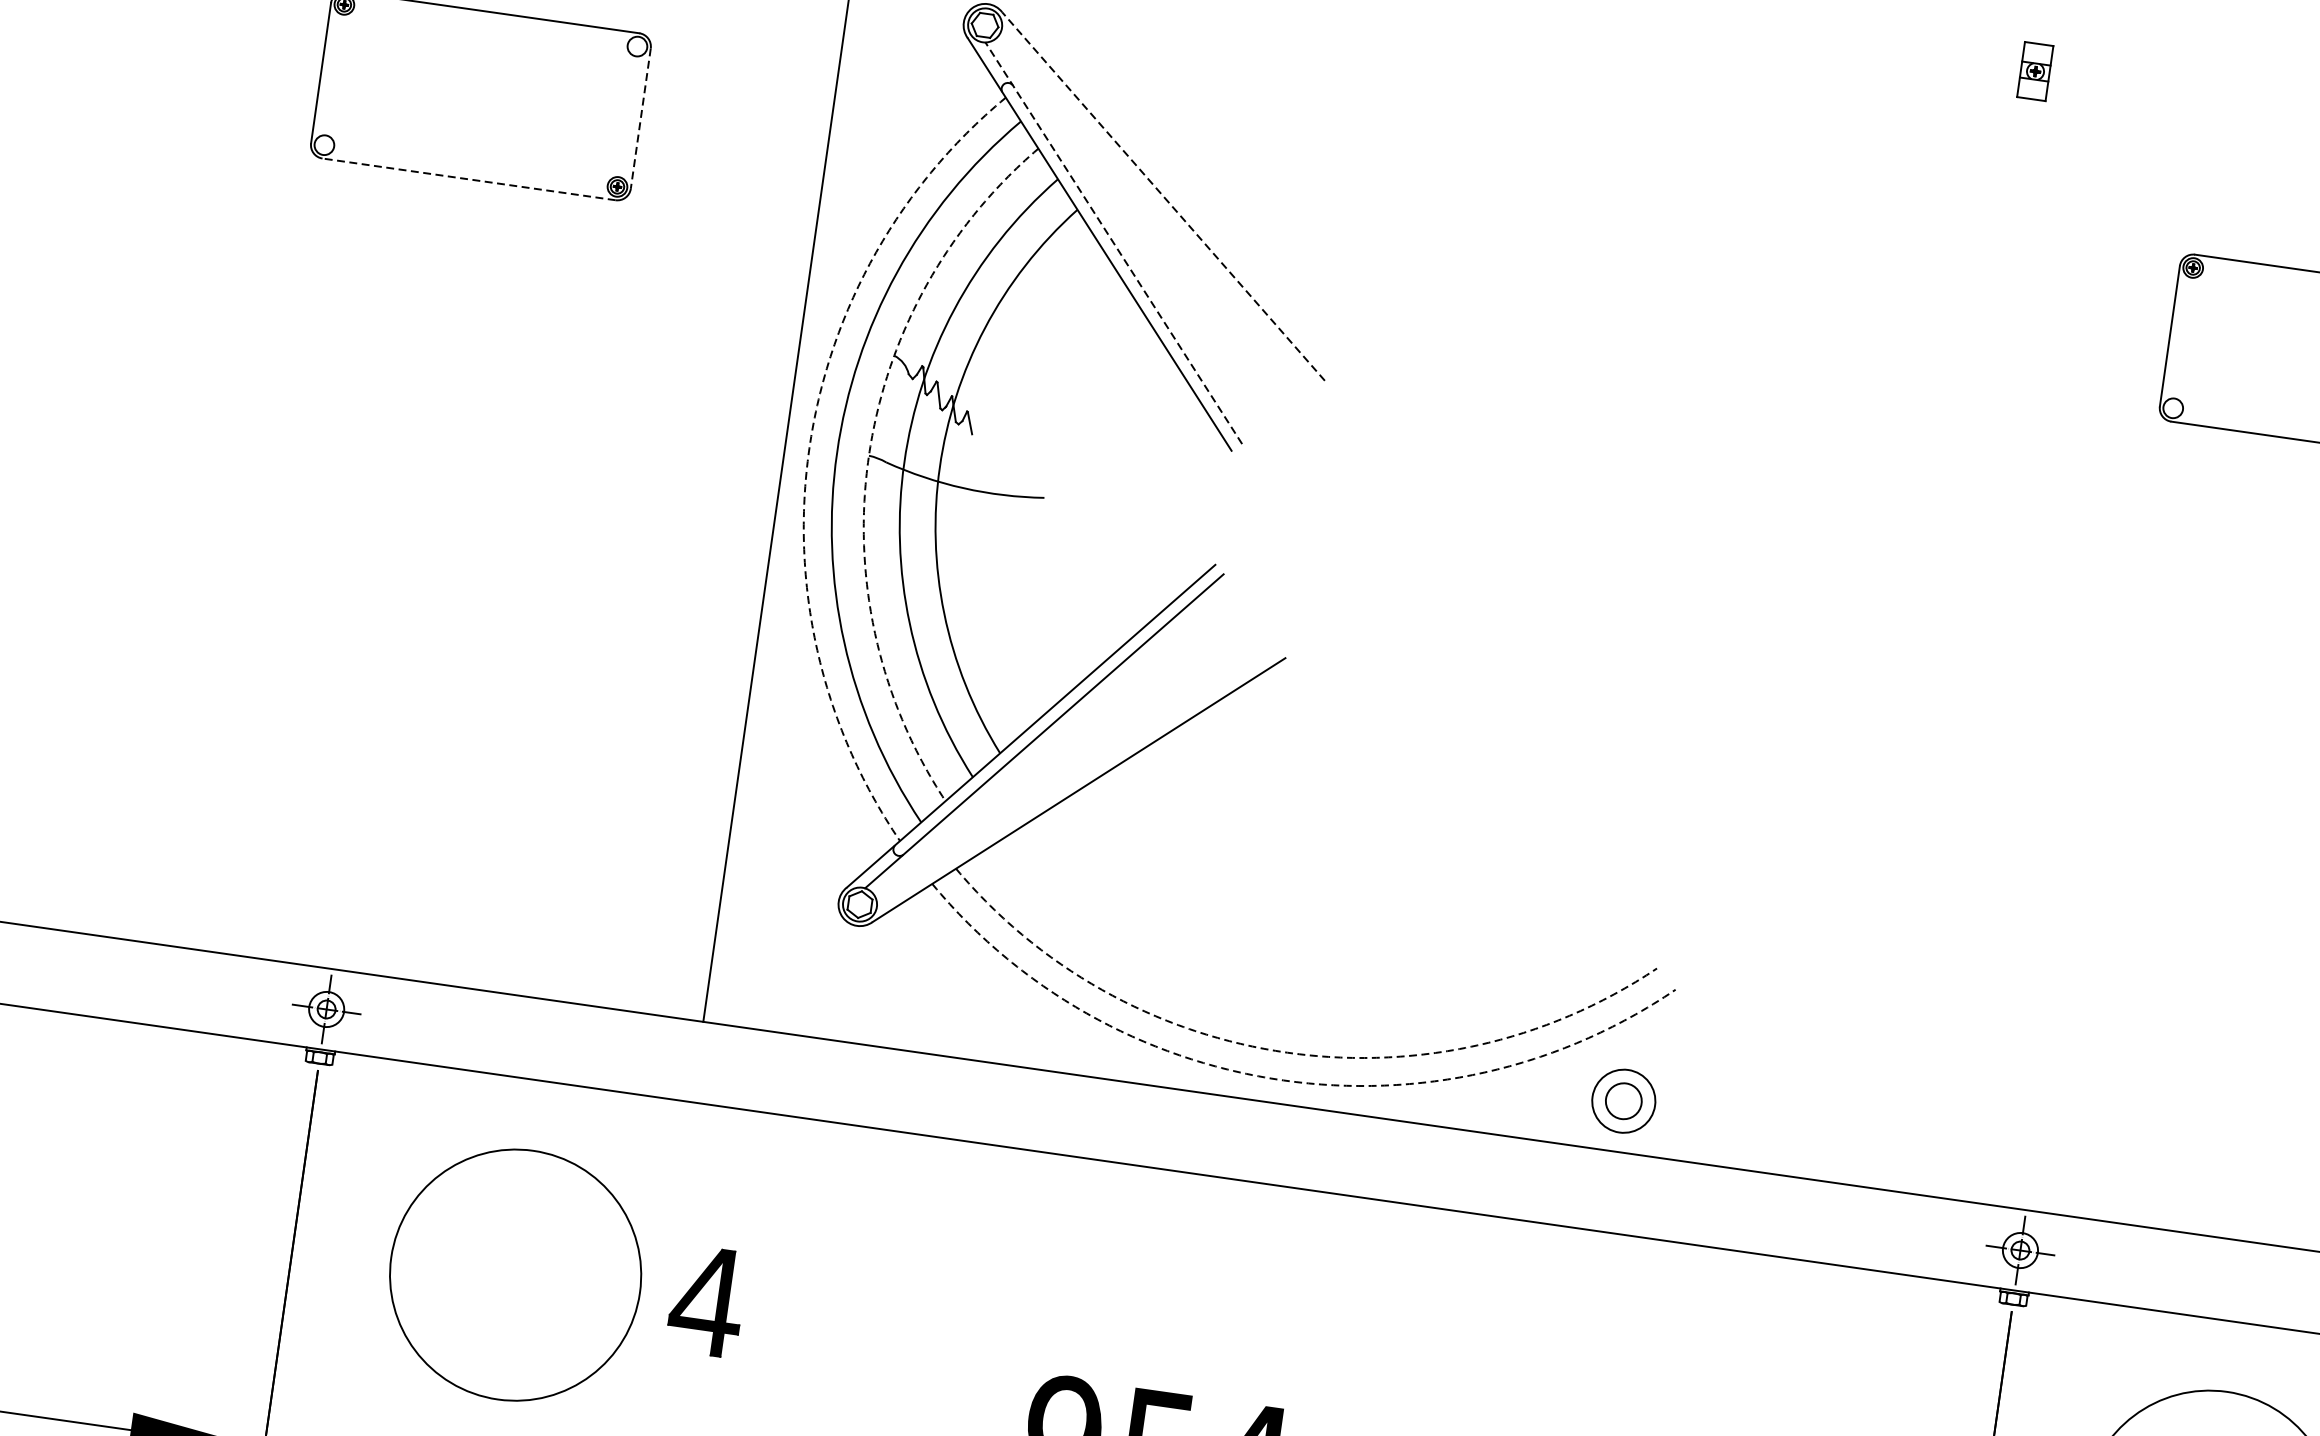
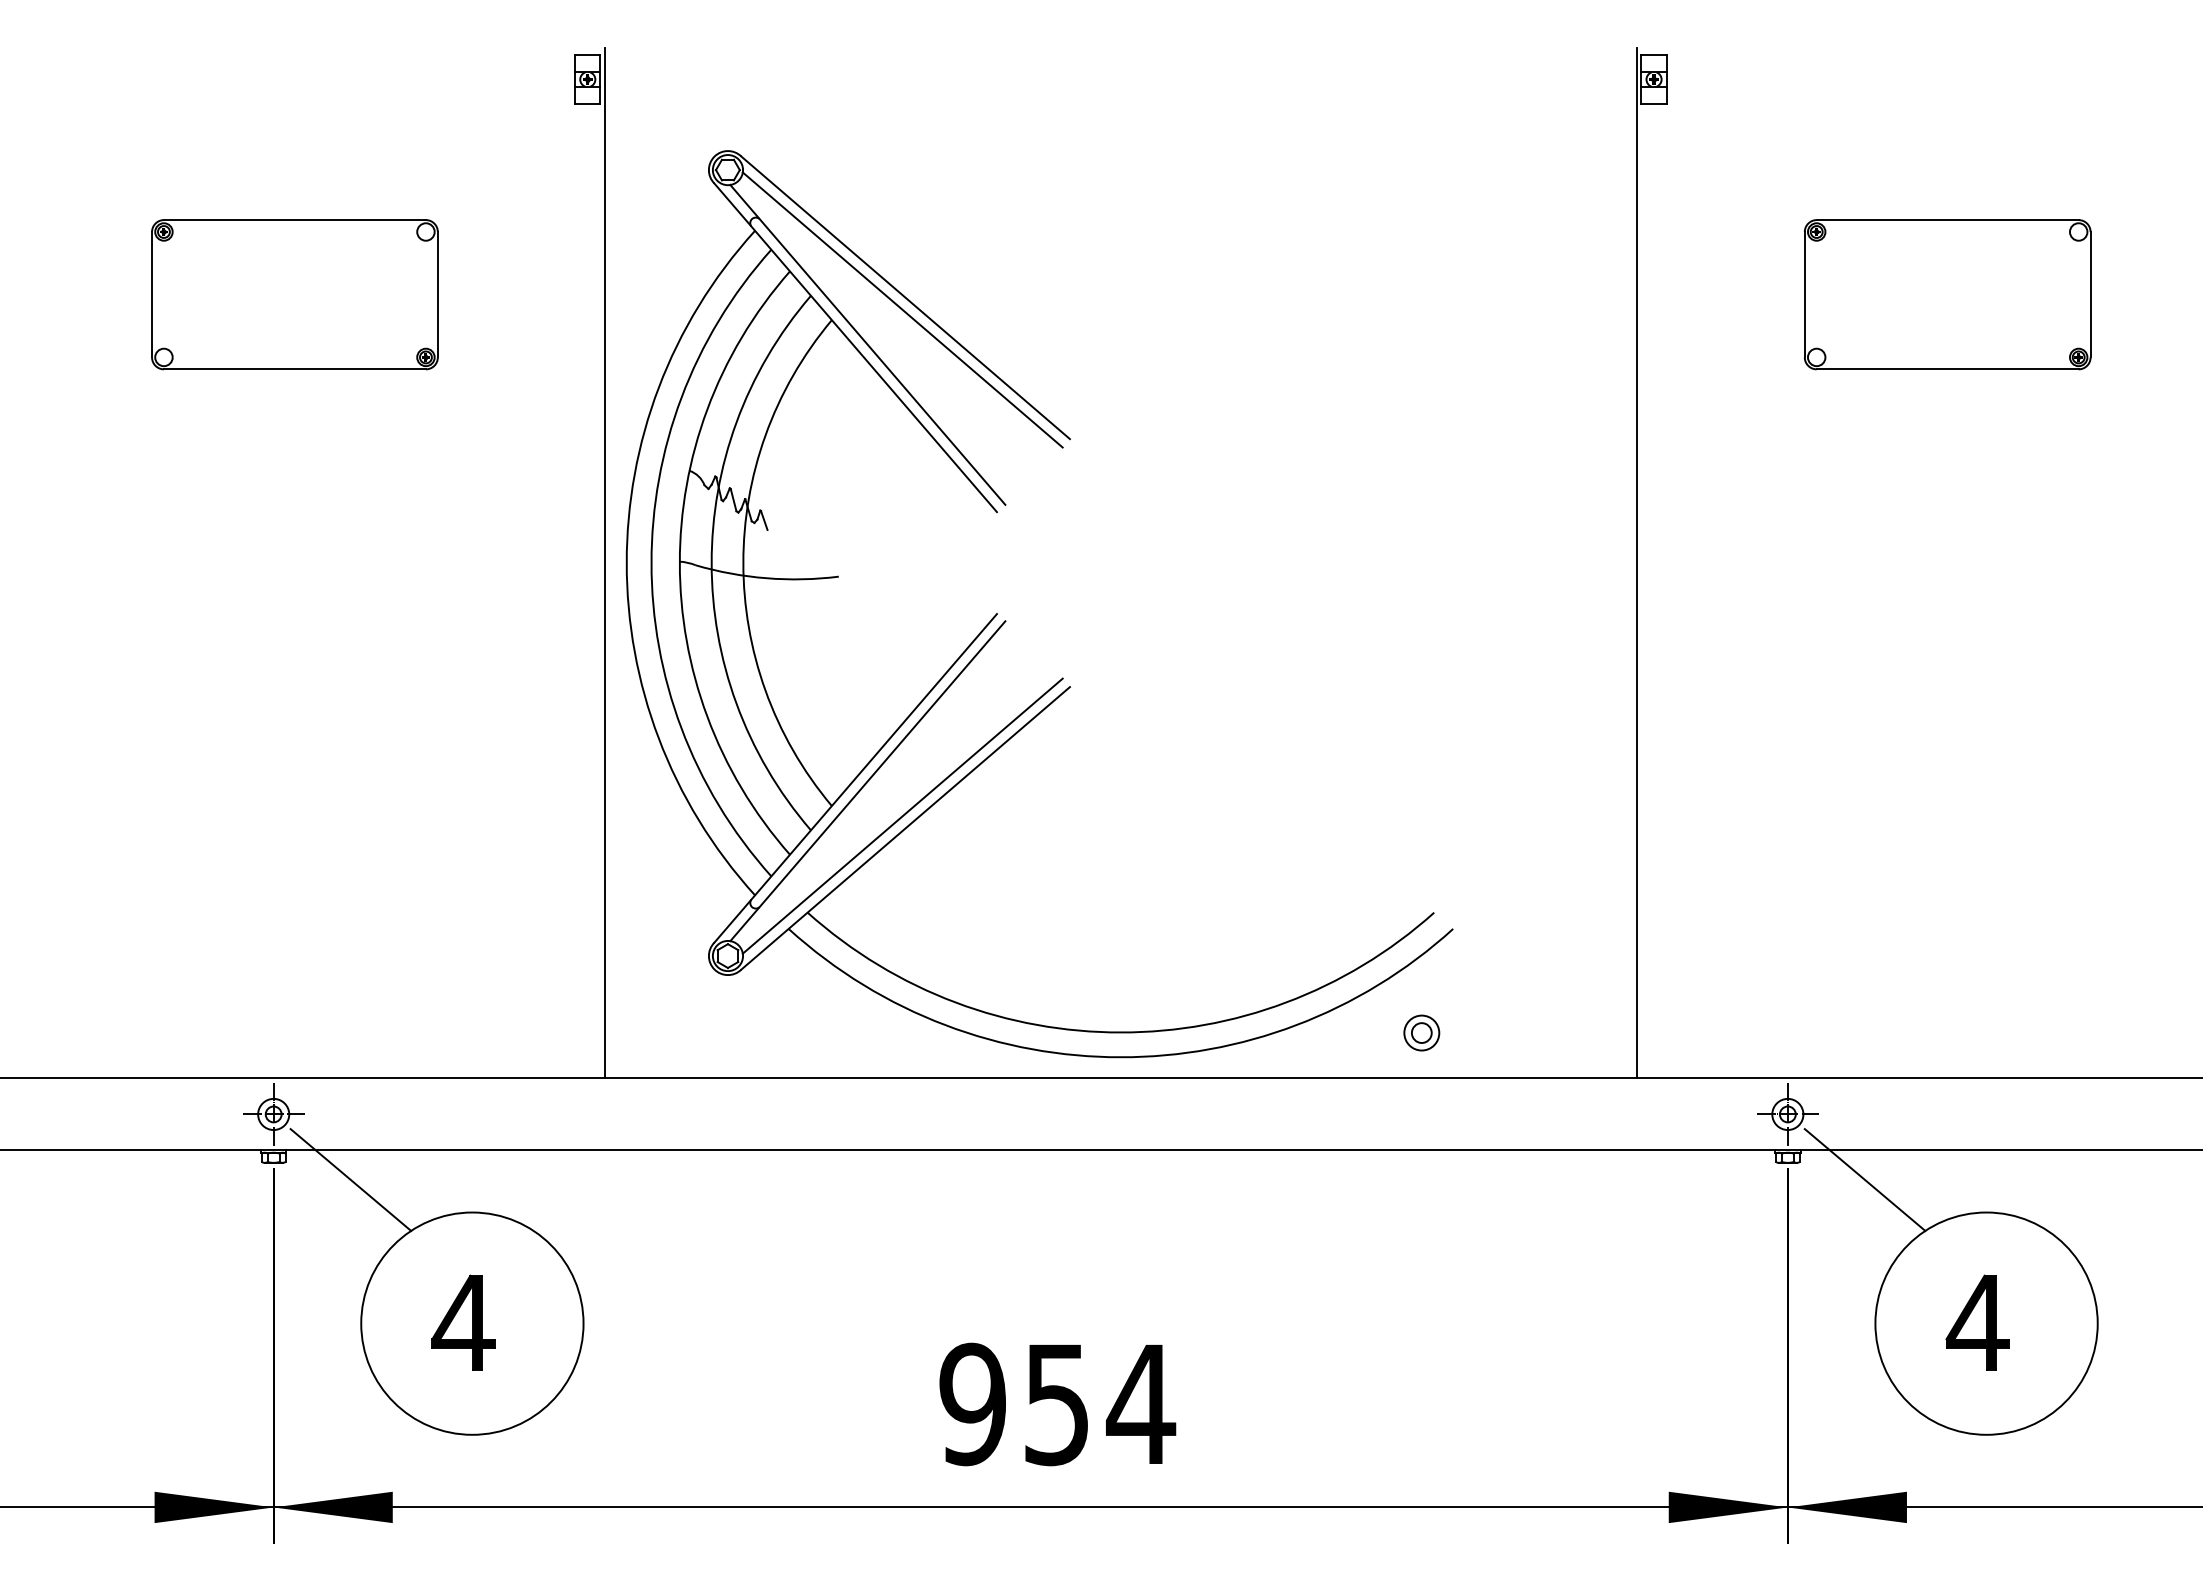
line: (640, 118) -> (437, 294), dashed -> solid
line: (468, 179) -> (294, 369), dashed -> solid
line: (1163, 196) -> (905, 297), dashed -> solid
line: (1158, 209) -> (902, 309), added
line: (1113, 242) -> (867, 344), dashed -> solid
arc: (809, 449) -> (626, 563), dashed -> solid
arc: (868, 457) -> (679, 563), dashed -> solid
line: (1940, 609) -> (1637, 562), added
line: (1077, 775) -> (902, 815), added
arc: (1286, 1052) -> (1120, 1032), dashed -> solid
arc: (1282, 1080) -> (1120, 1057), dashed -> solid
line: (402, 1094) -> (350, 1179), added
part: (1623, 1100) -> (1421, 1032), size x0.62
part: (707, 1301) -> (463, 1322), moved
line: (2095, 1335) -> (1864, 1179), added

